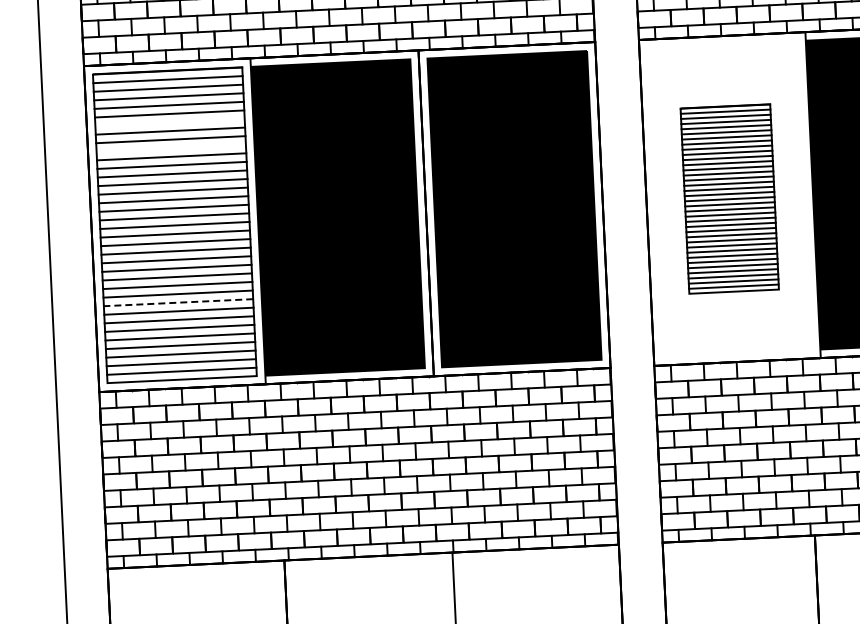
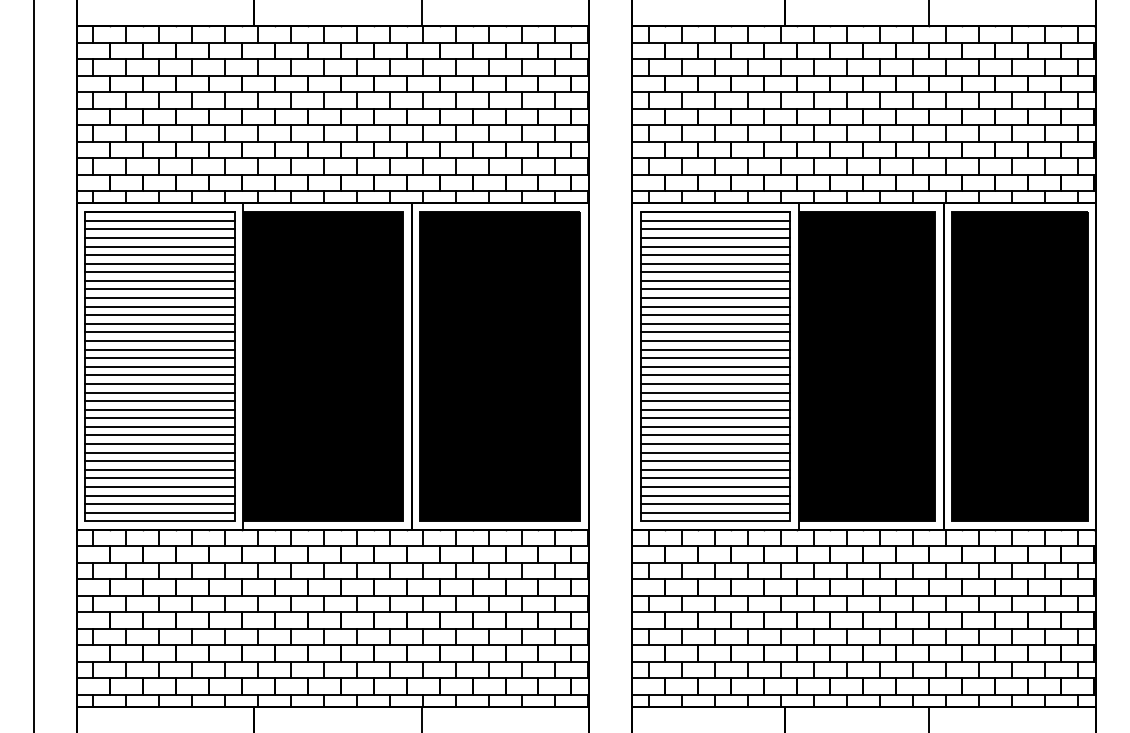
line: (169, 122) -> (159, 263), added
line: (170, 148) -> (159, 289), added
part: (729, 199) -> (715, 366), size x1.67
line: (178, 303) -> (160, 444), dashed -> solid

